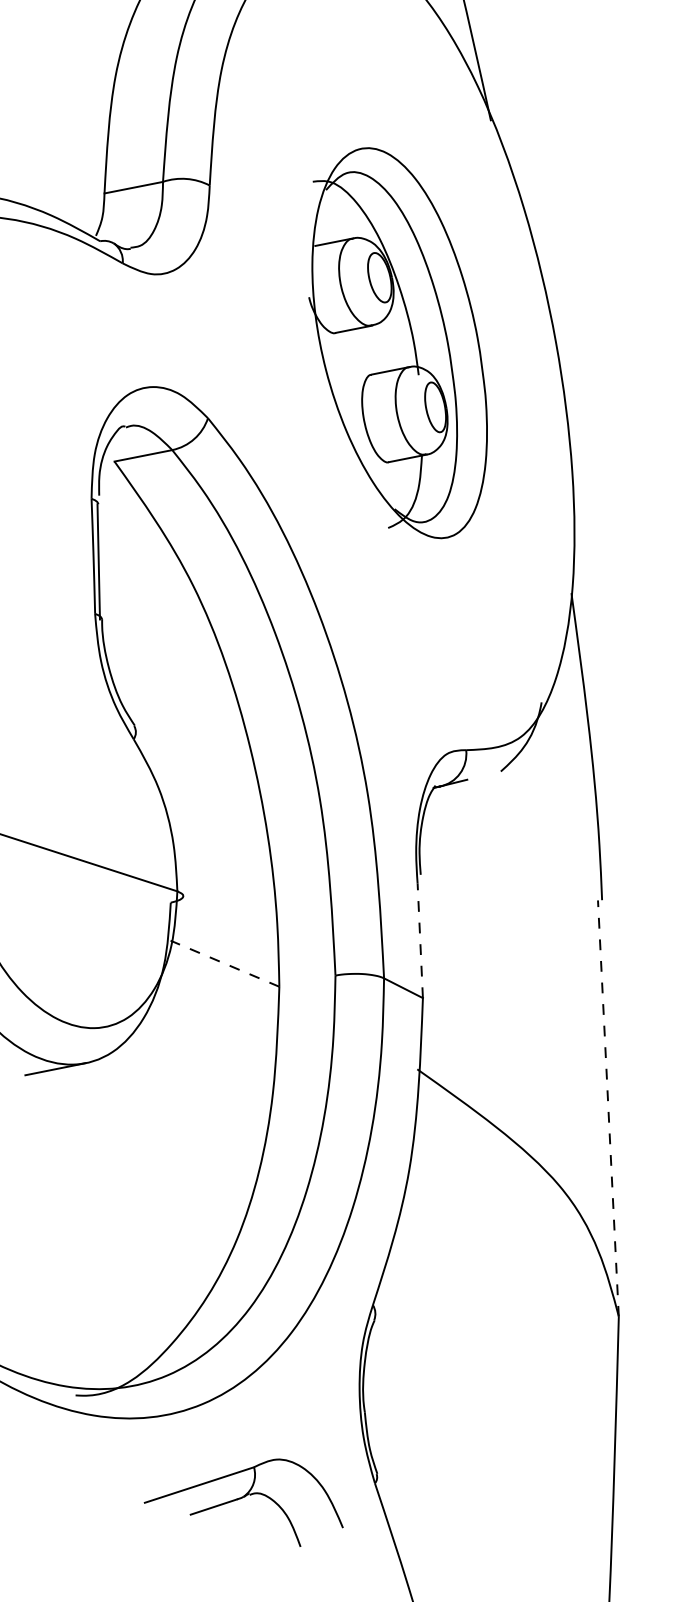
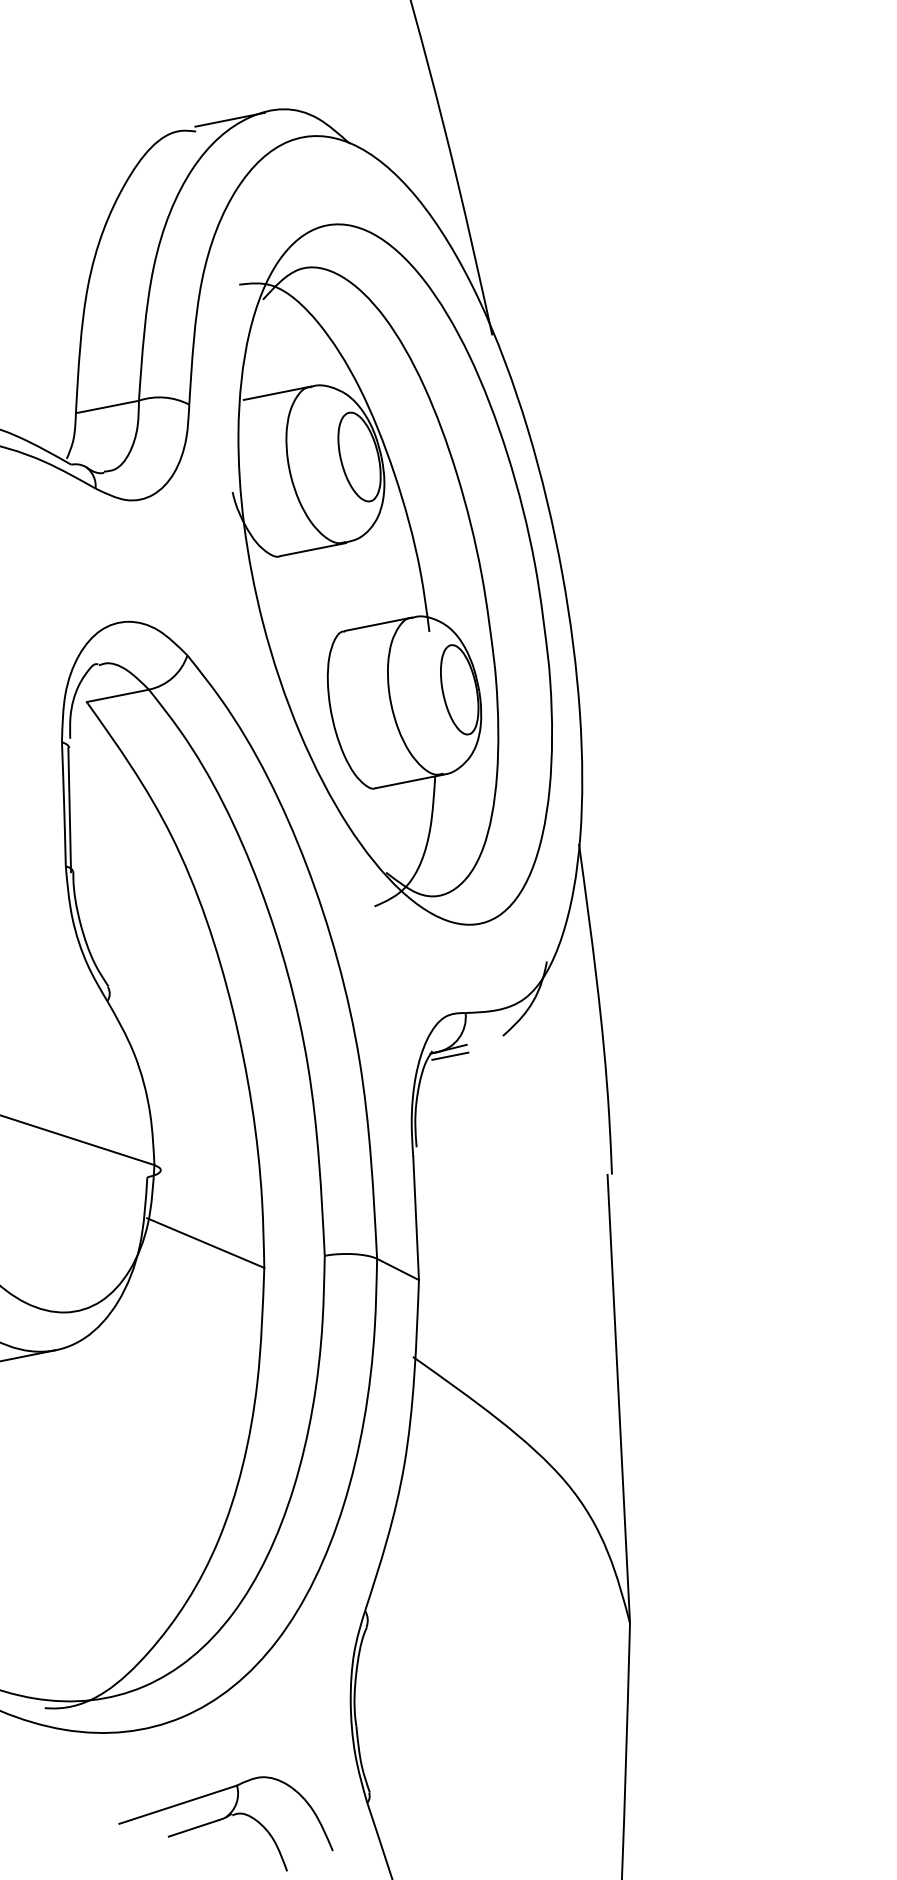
part: (397, 343) -> (391, 574), size x1.67
line: (452, 789) -> (450, 1055), added
line: (420, 940) -> (416, 1218), dashed -> solid
line: (224, 964) -> (205, 1243), dashed -> solid
line: (608, 1108) -> (618, 1399), dashed -> solid

